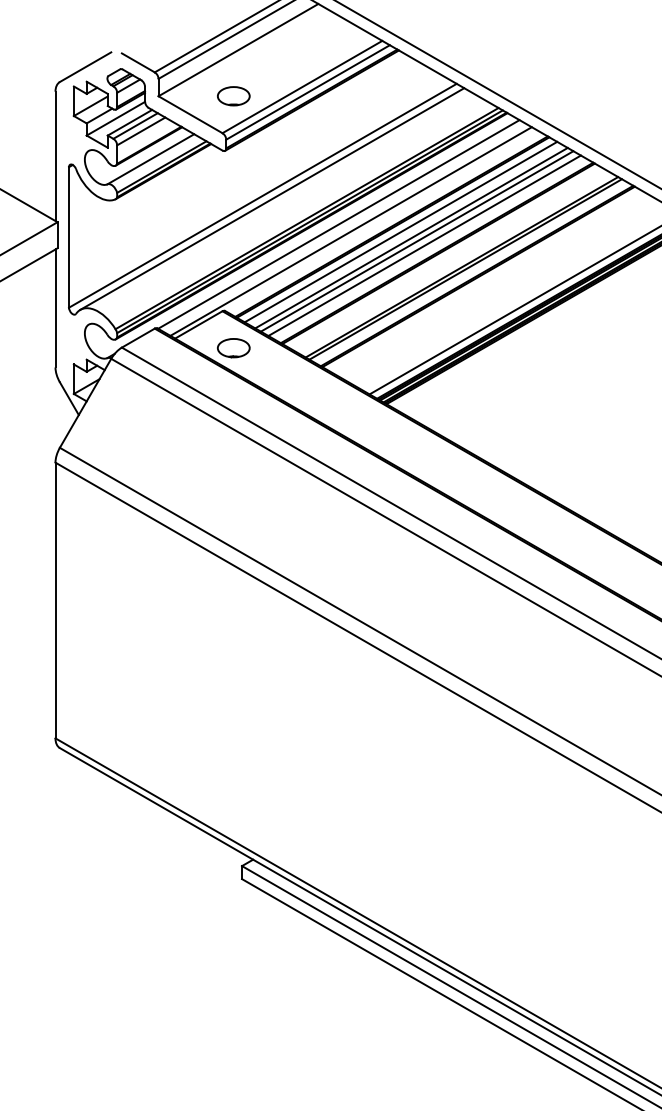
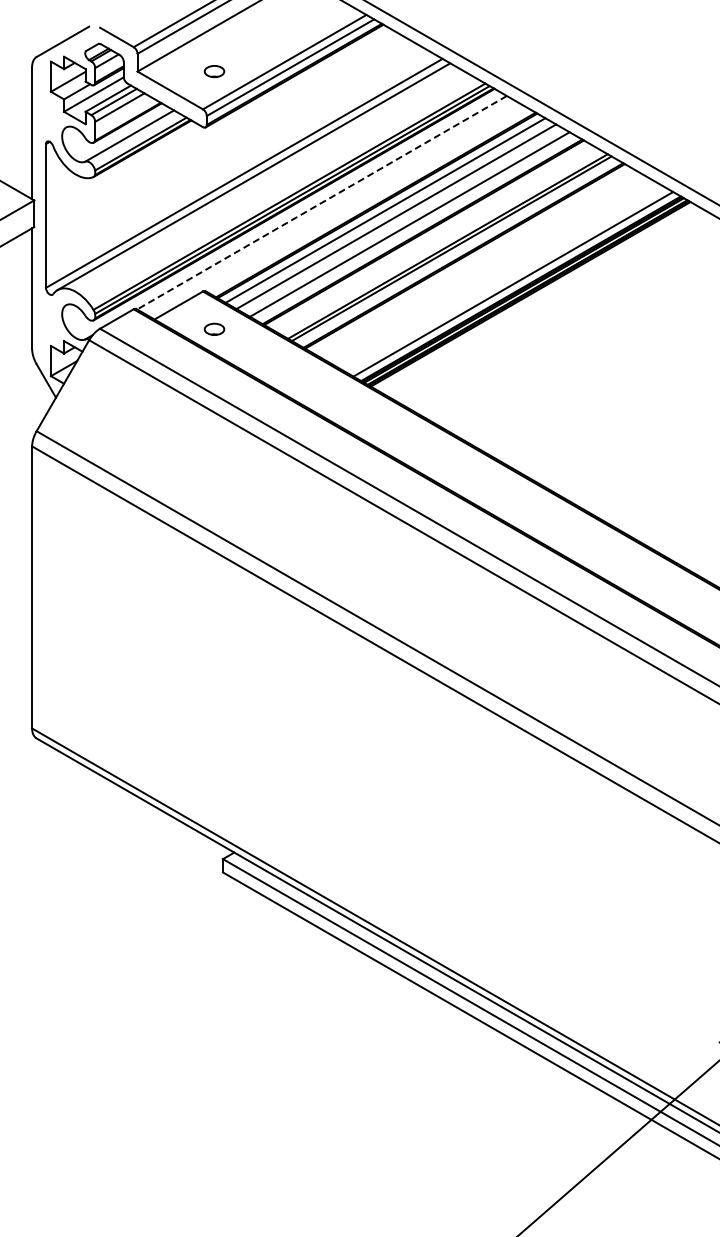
part: (233, 96) -> (214, 71), size x0.6
line: (338, 224) -> (321, 202), solid -> dashed
line: (351, 231) -> (334, 209), removed
line: (416, 240) -> (401, 219), removed
part: (233, 348) -> (214, 329), size x0.6

